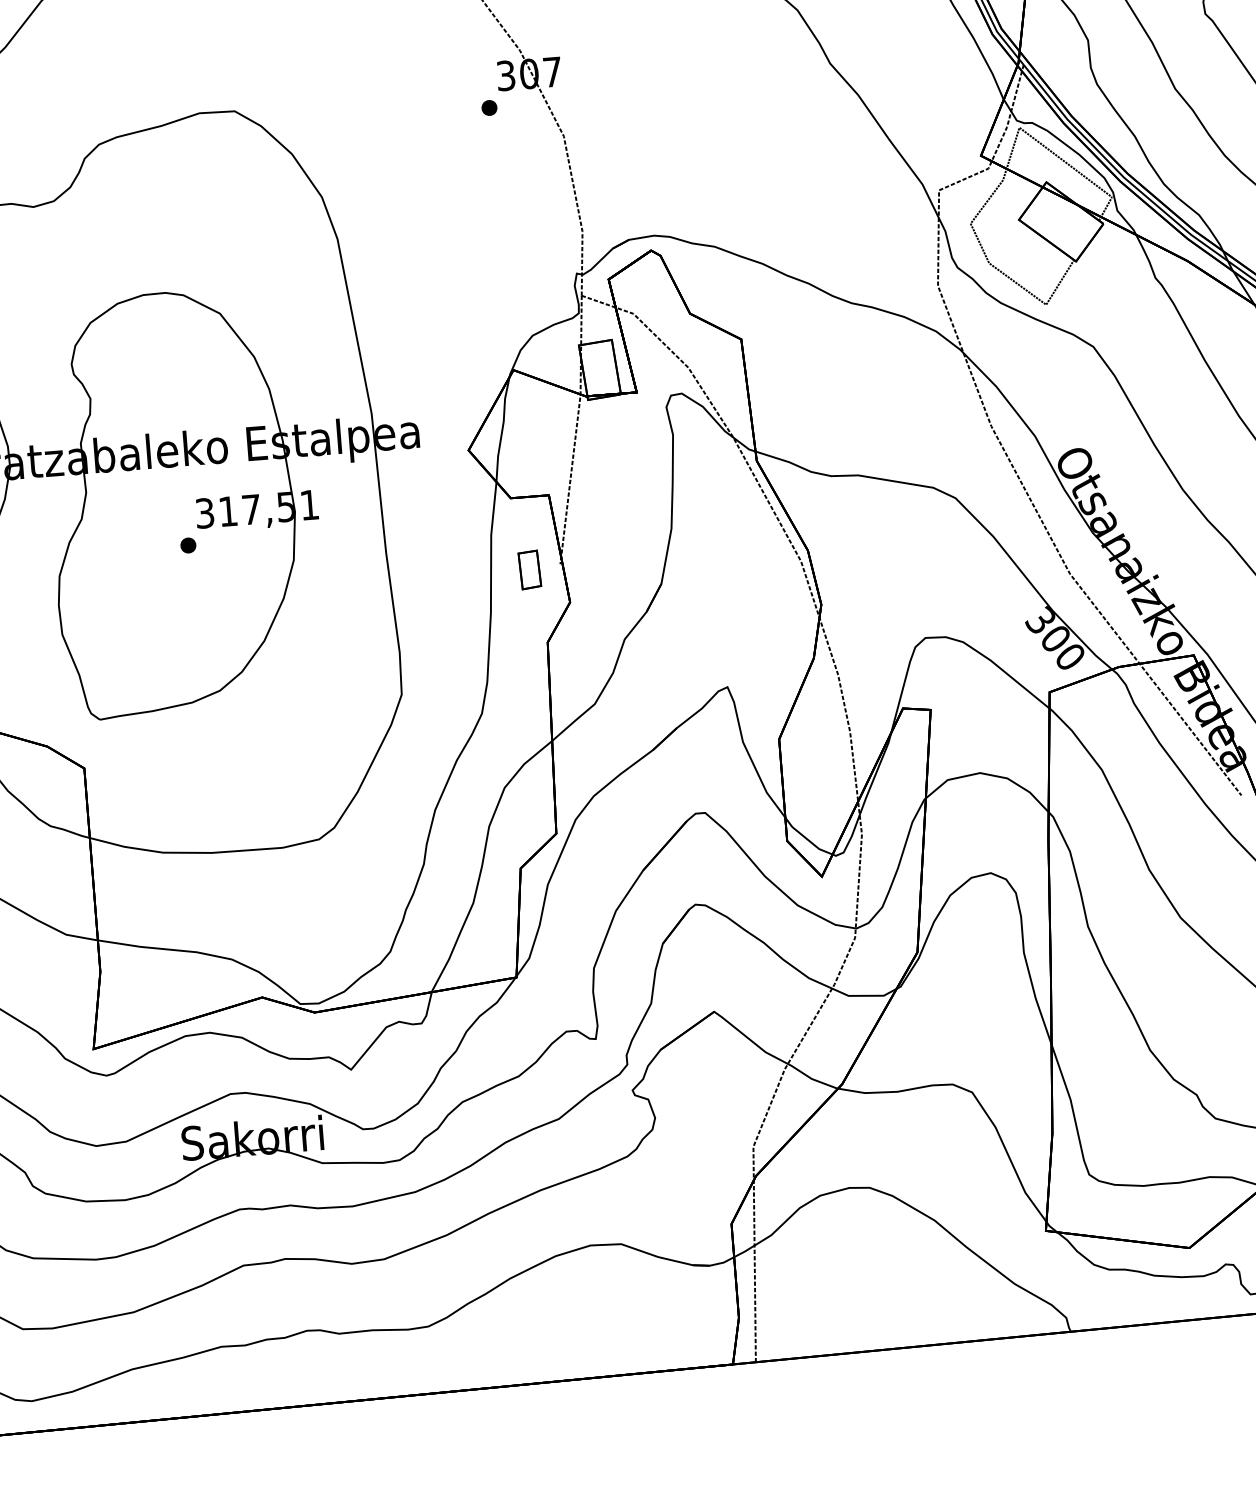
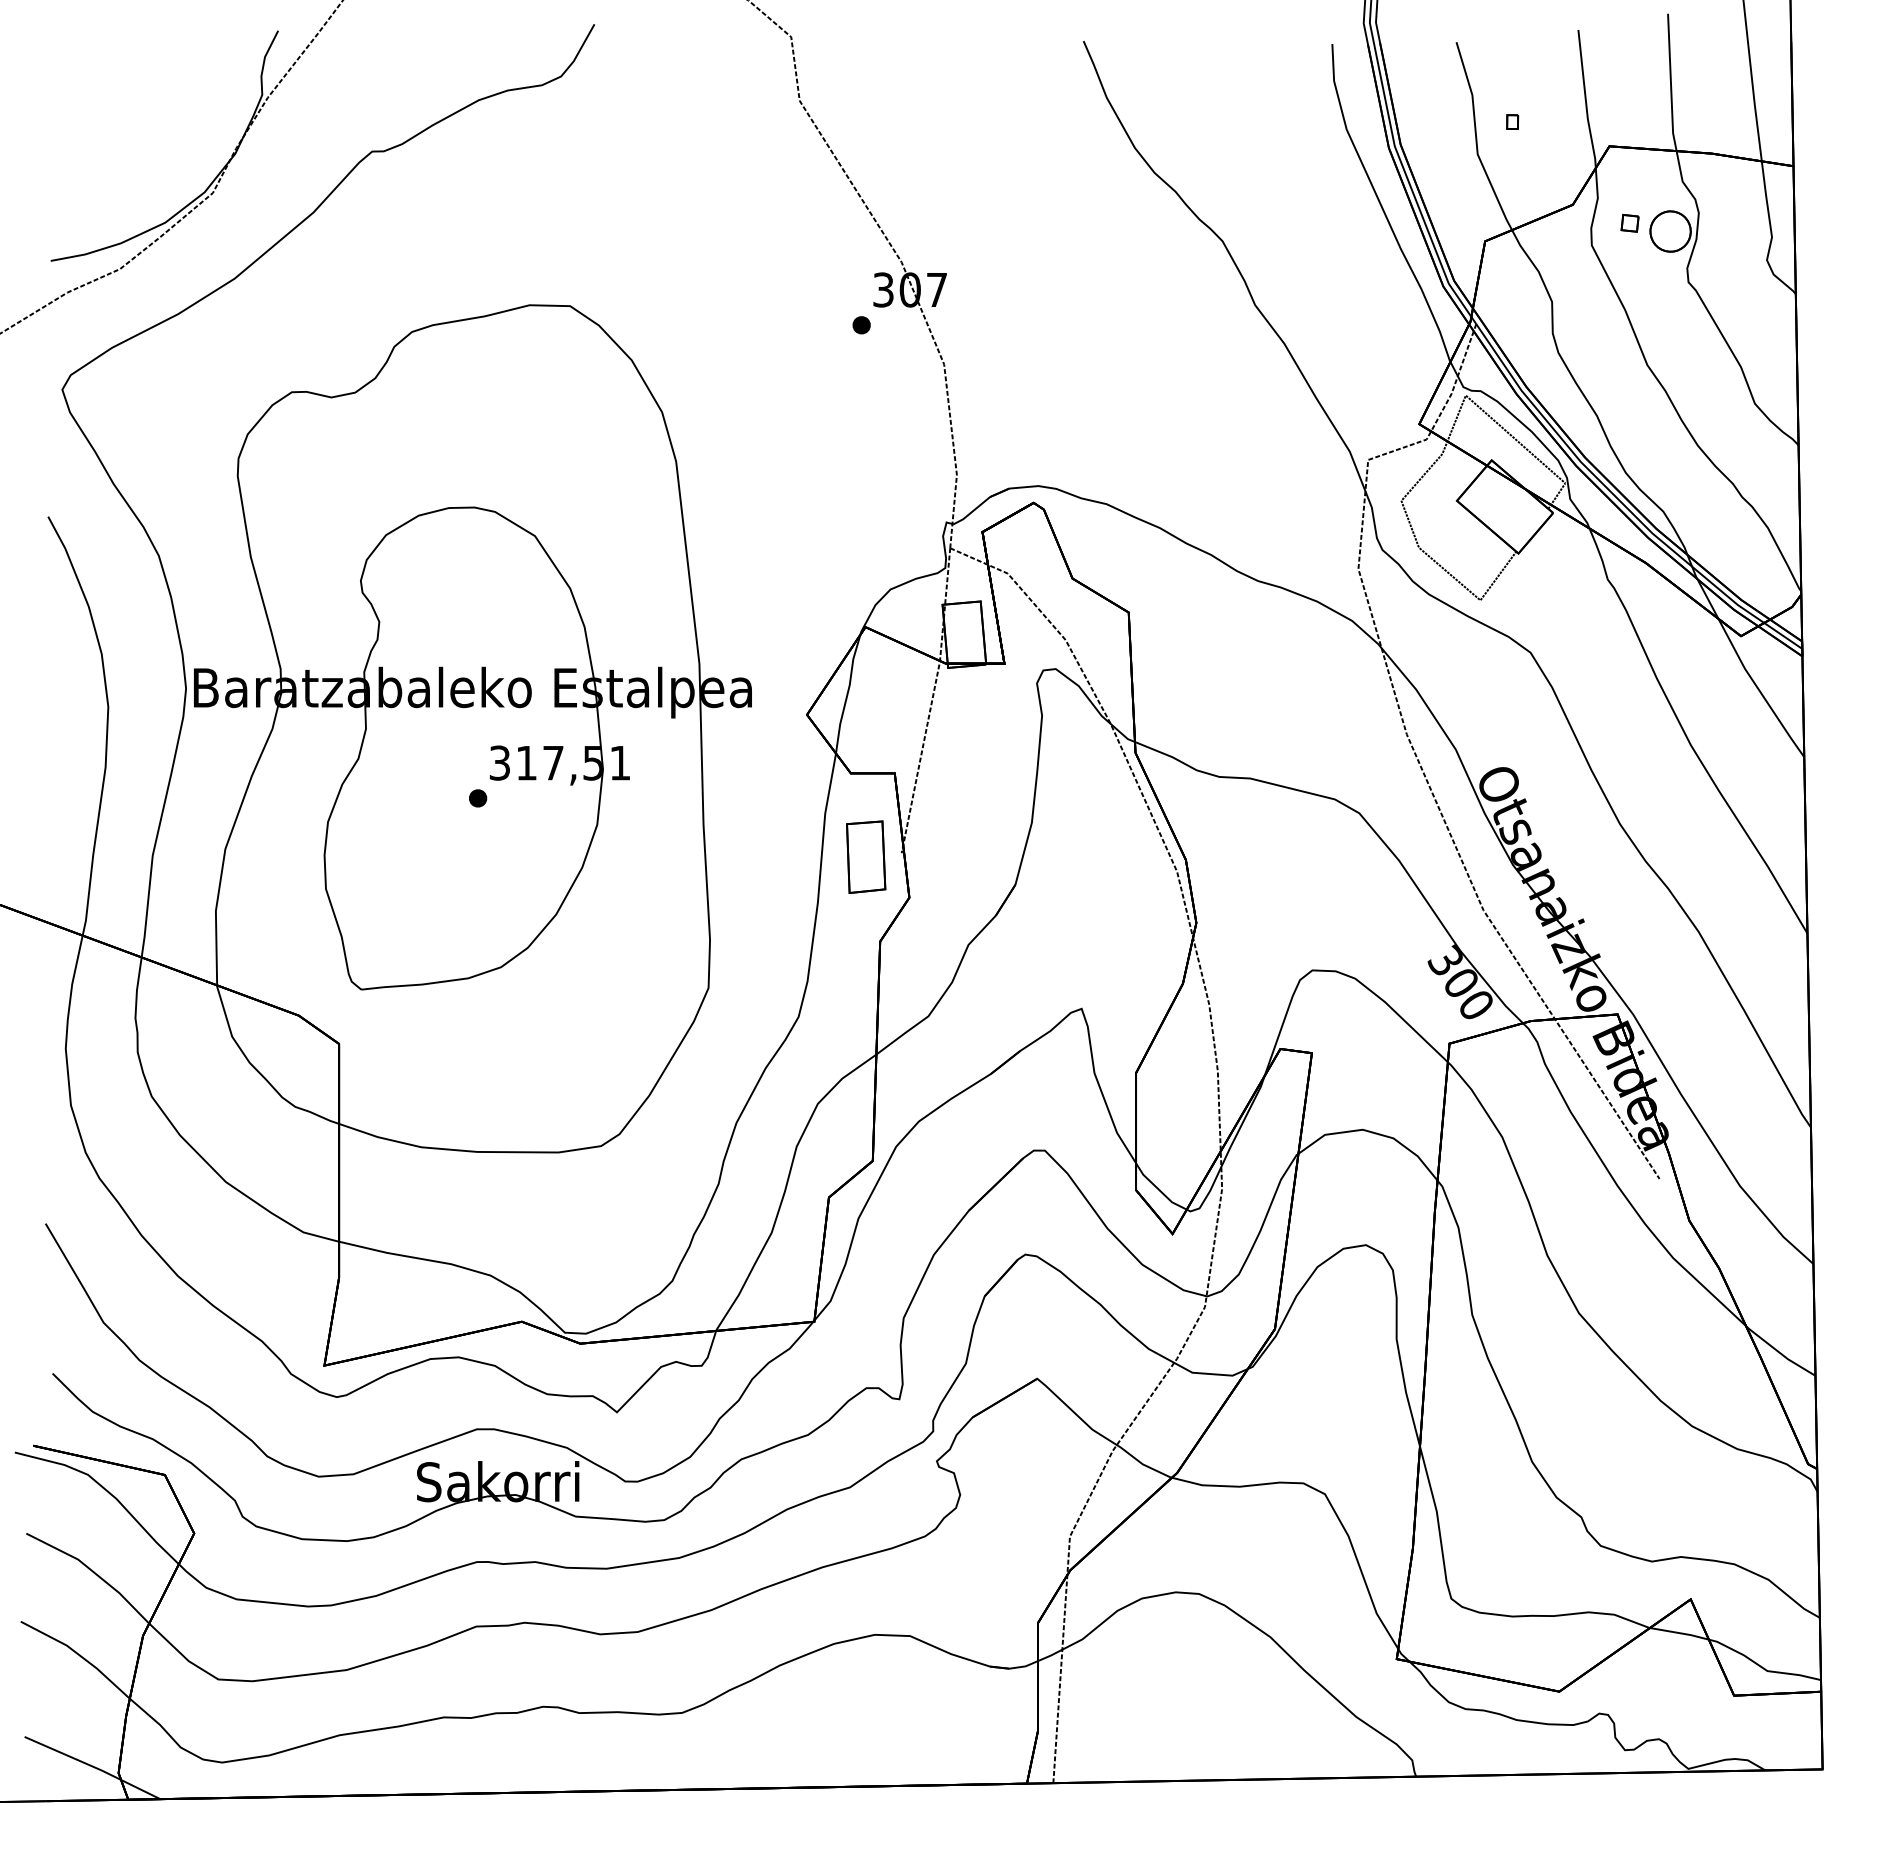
part: (530, 569) -> (866, 856), size x1.67

